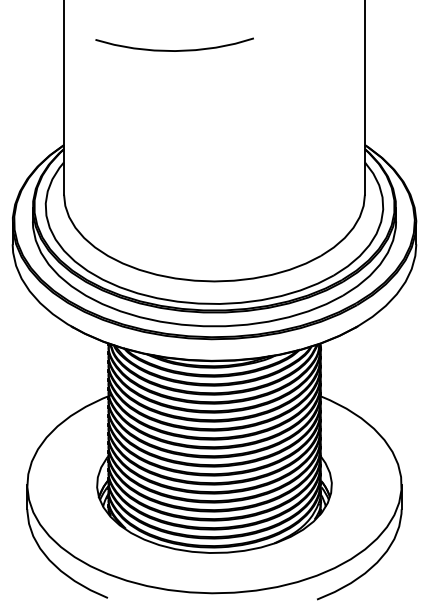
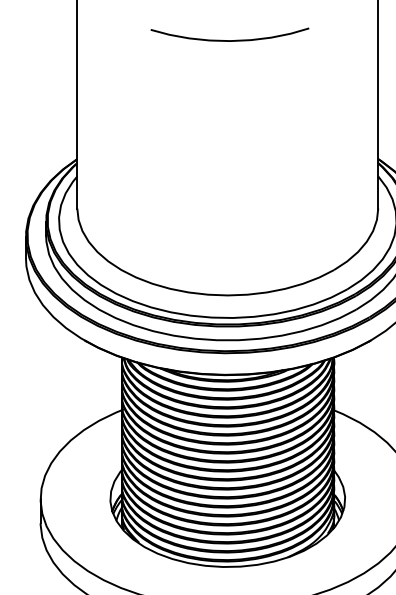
curve: (174, 50) -> (229, 40), moved

